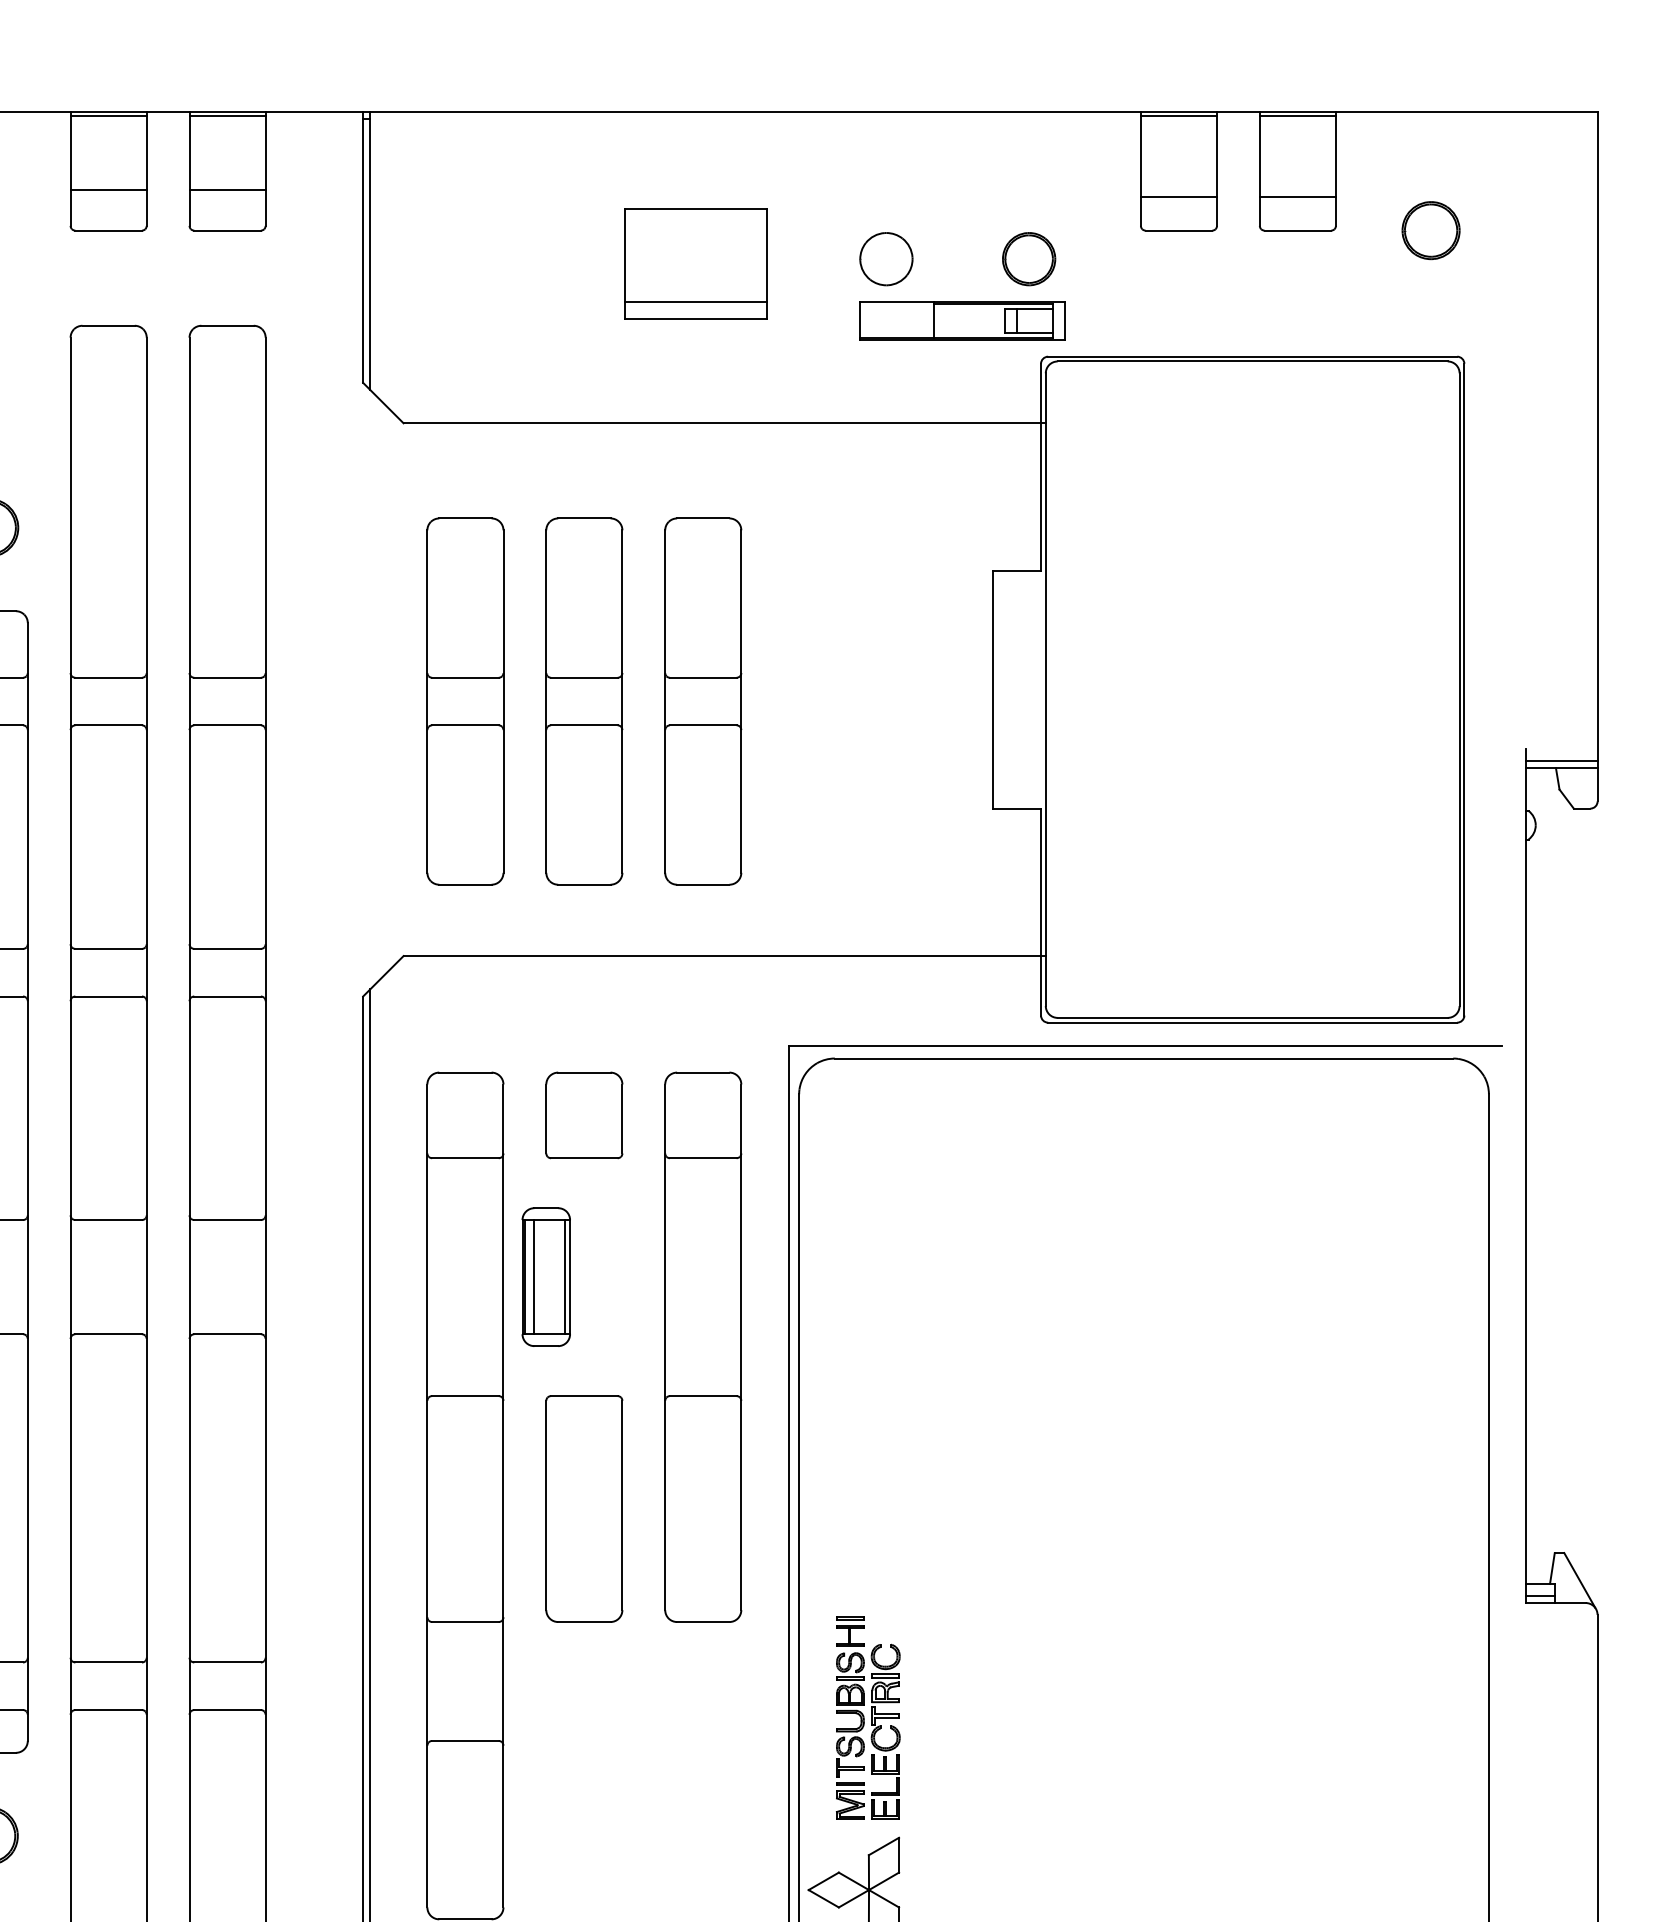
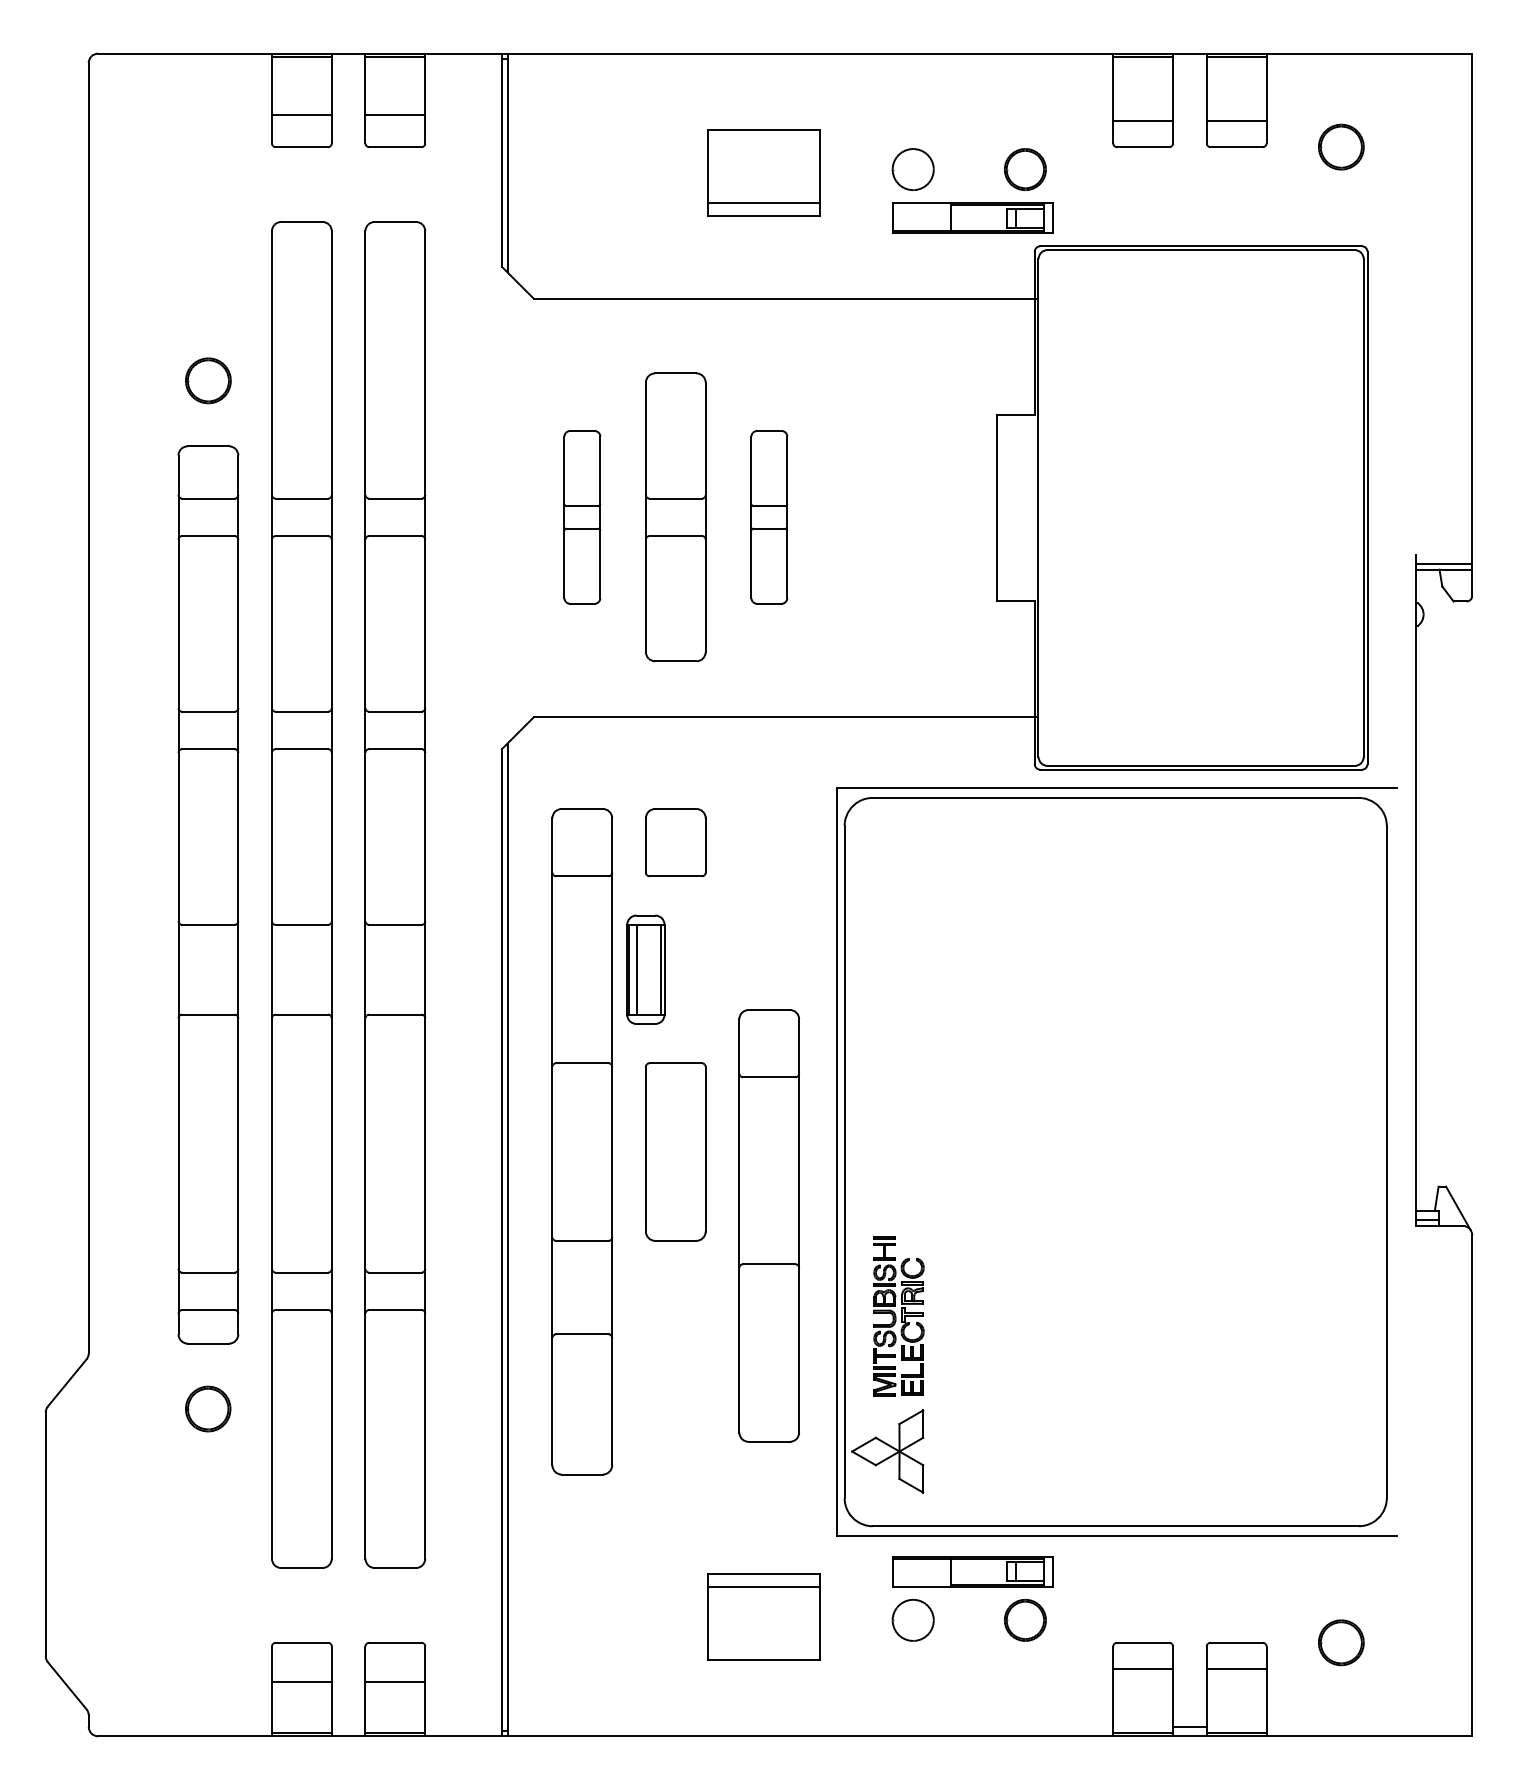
part: (465, 701) -> (582, 517), size x0.6
part: (703, 701) -> (769, 517), size x0.6
part: (702, 1346) -> (768, 1225), moved

